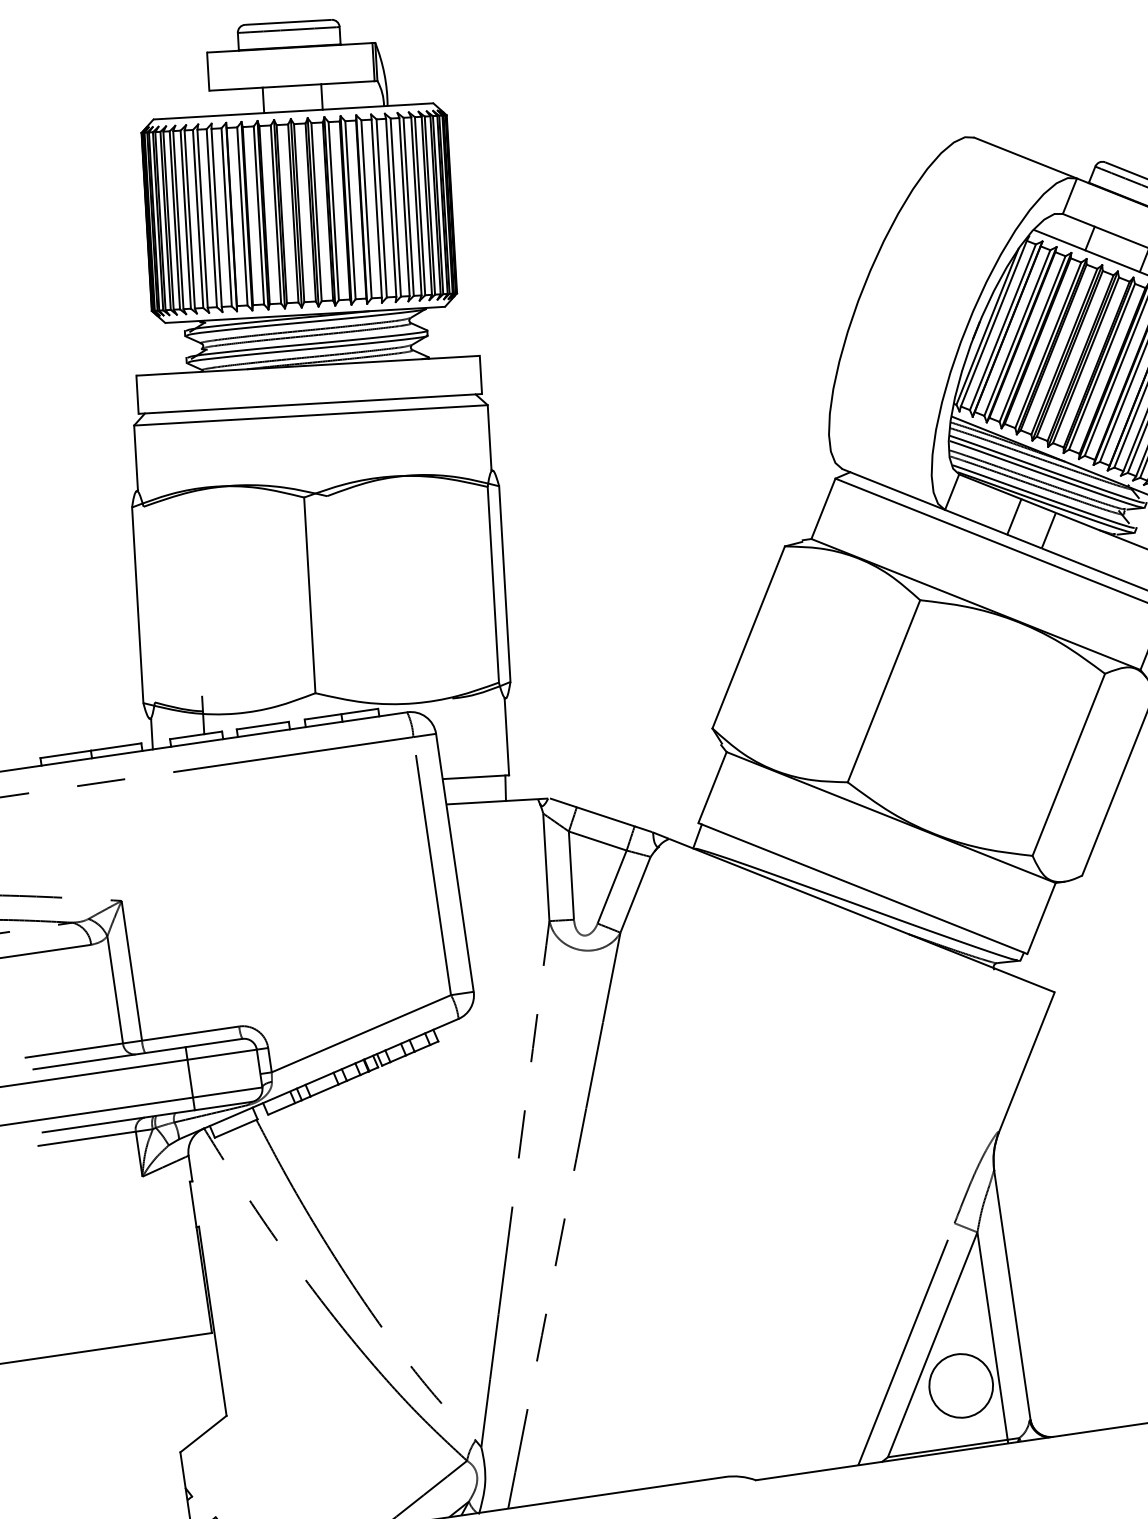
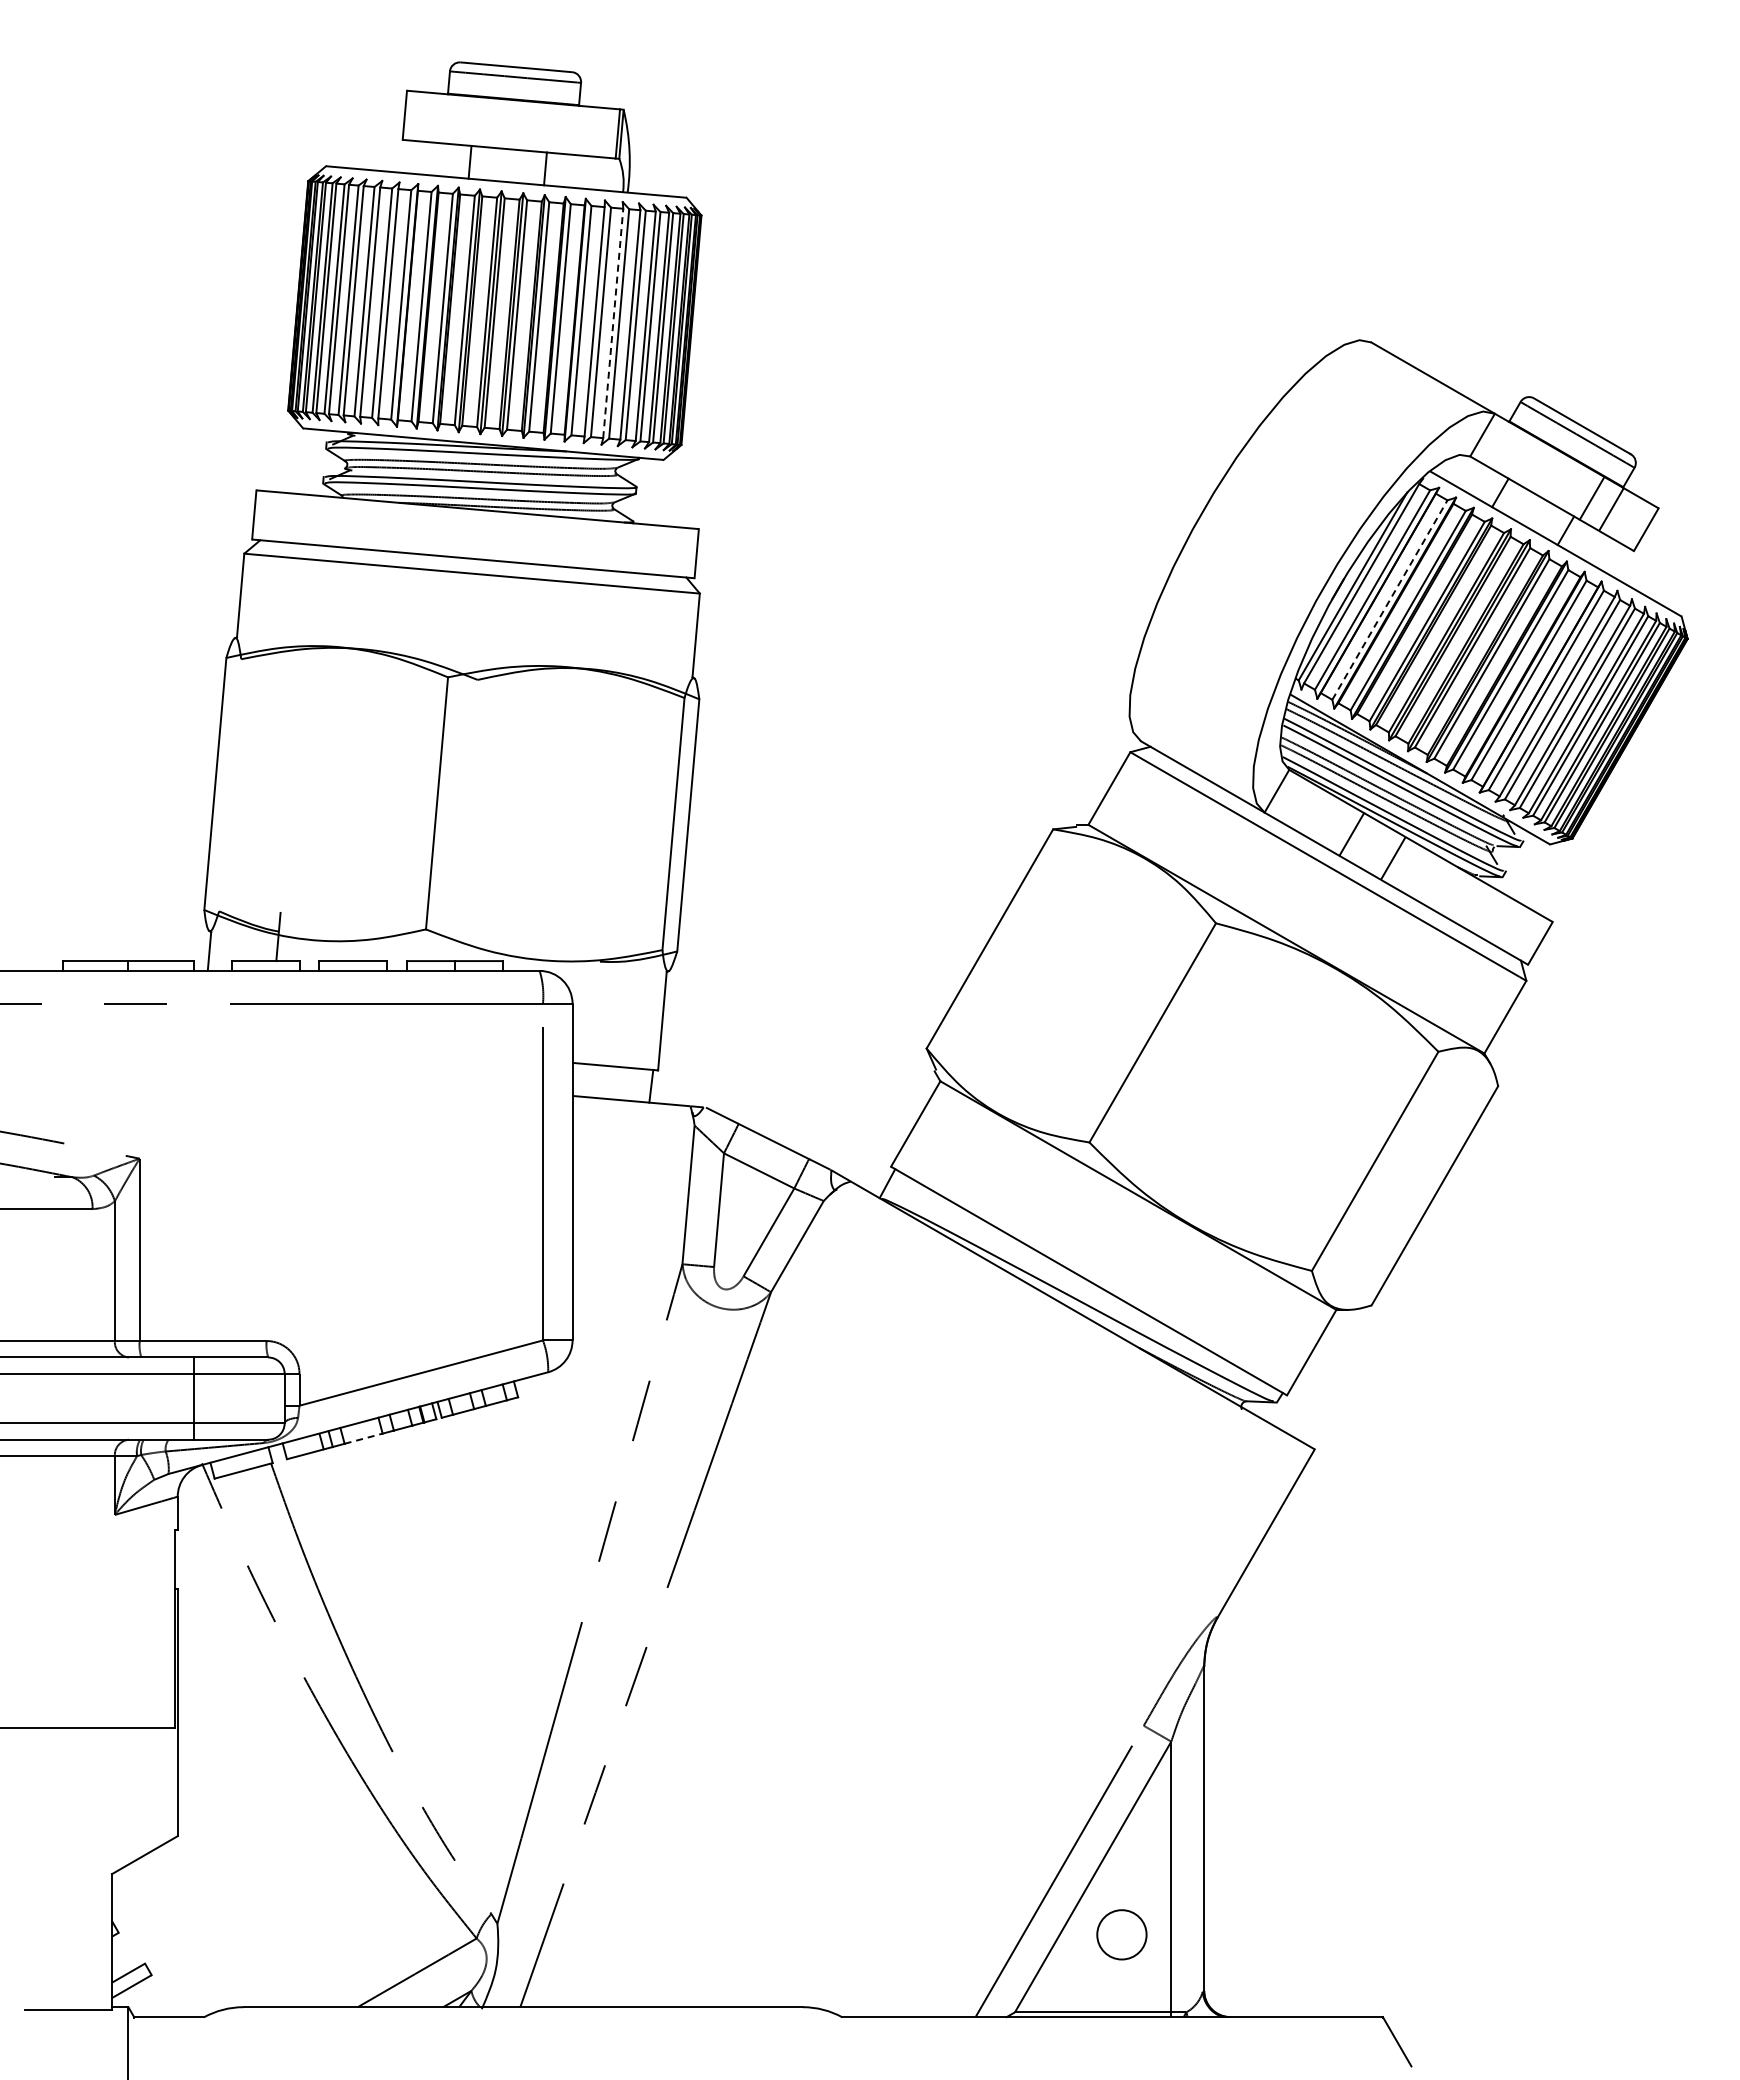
line: (391, 207) -> (613, 322), solid -> dashed
line: (1017, 332) -> (1390, 599), solid -> dashed
line: (324, 1090) -> (363, 1438), solid -> dashed
circle: (960, 1385) -> (1121, 1934), size x0.6

